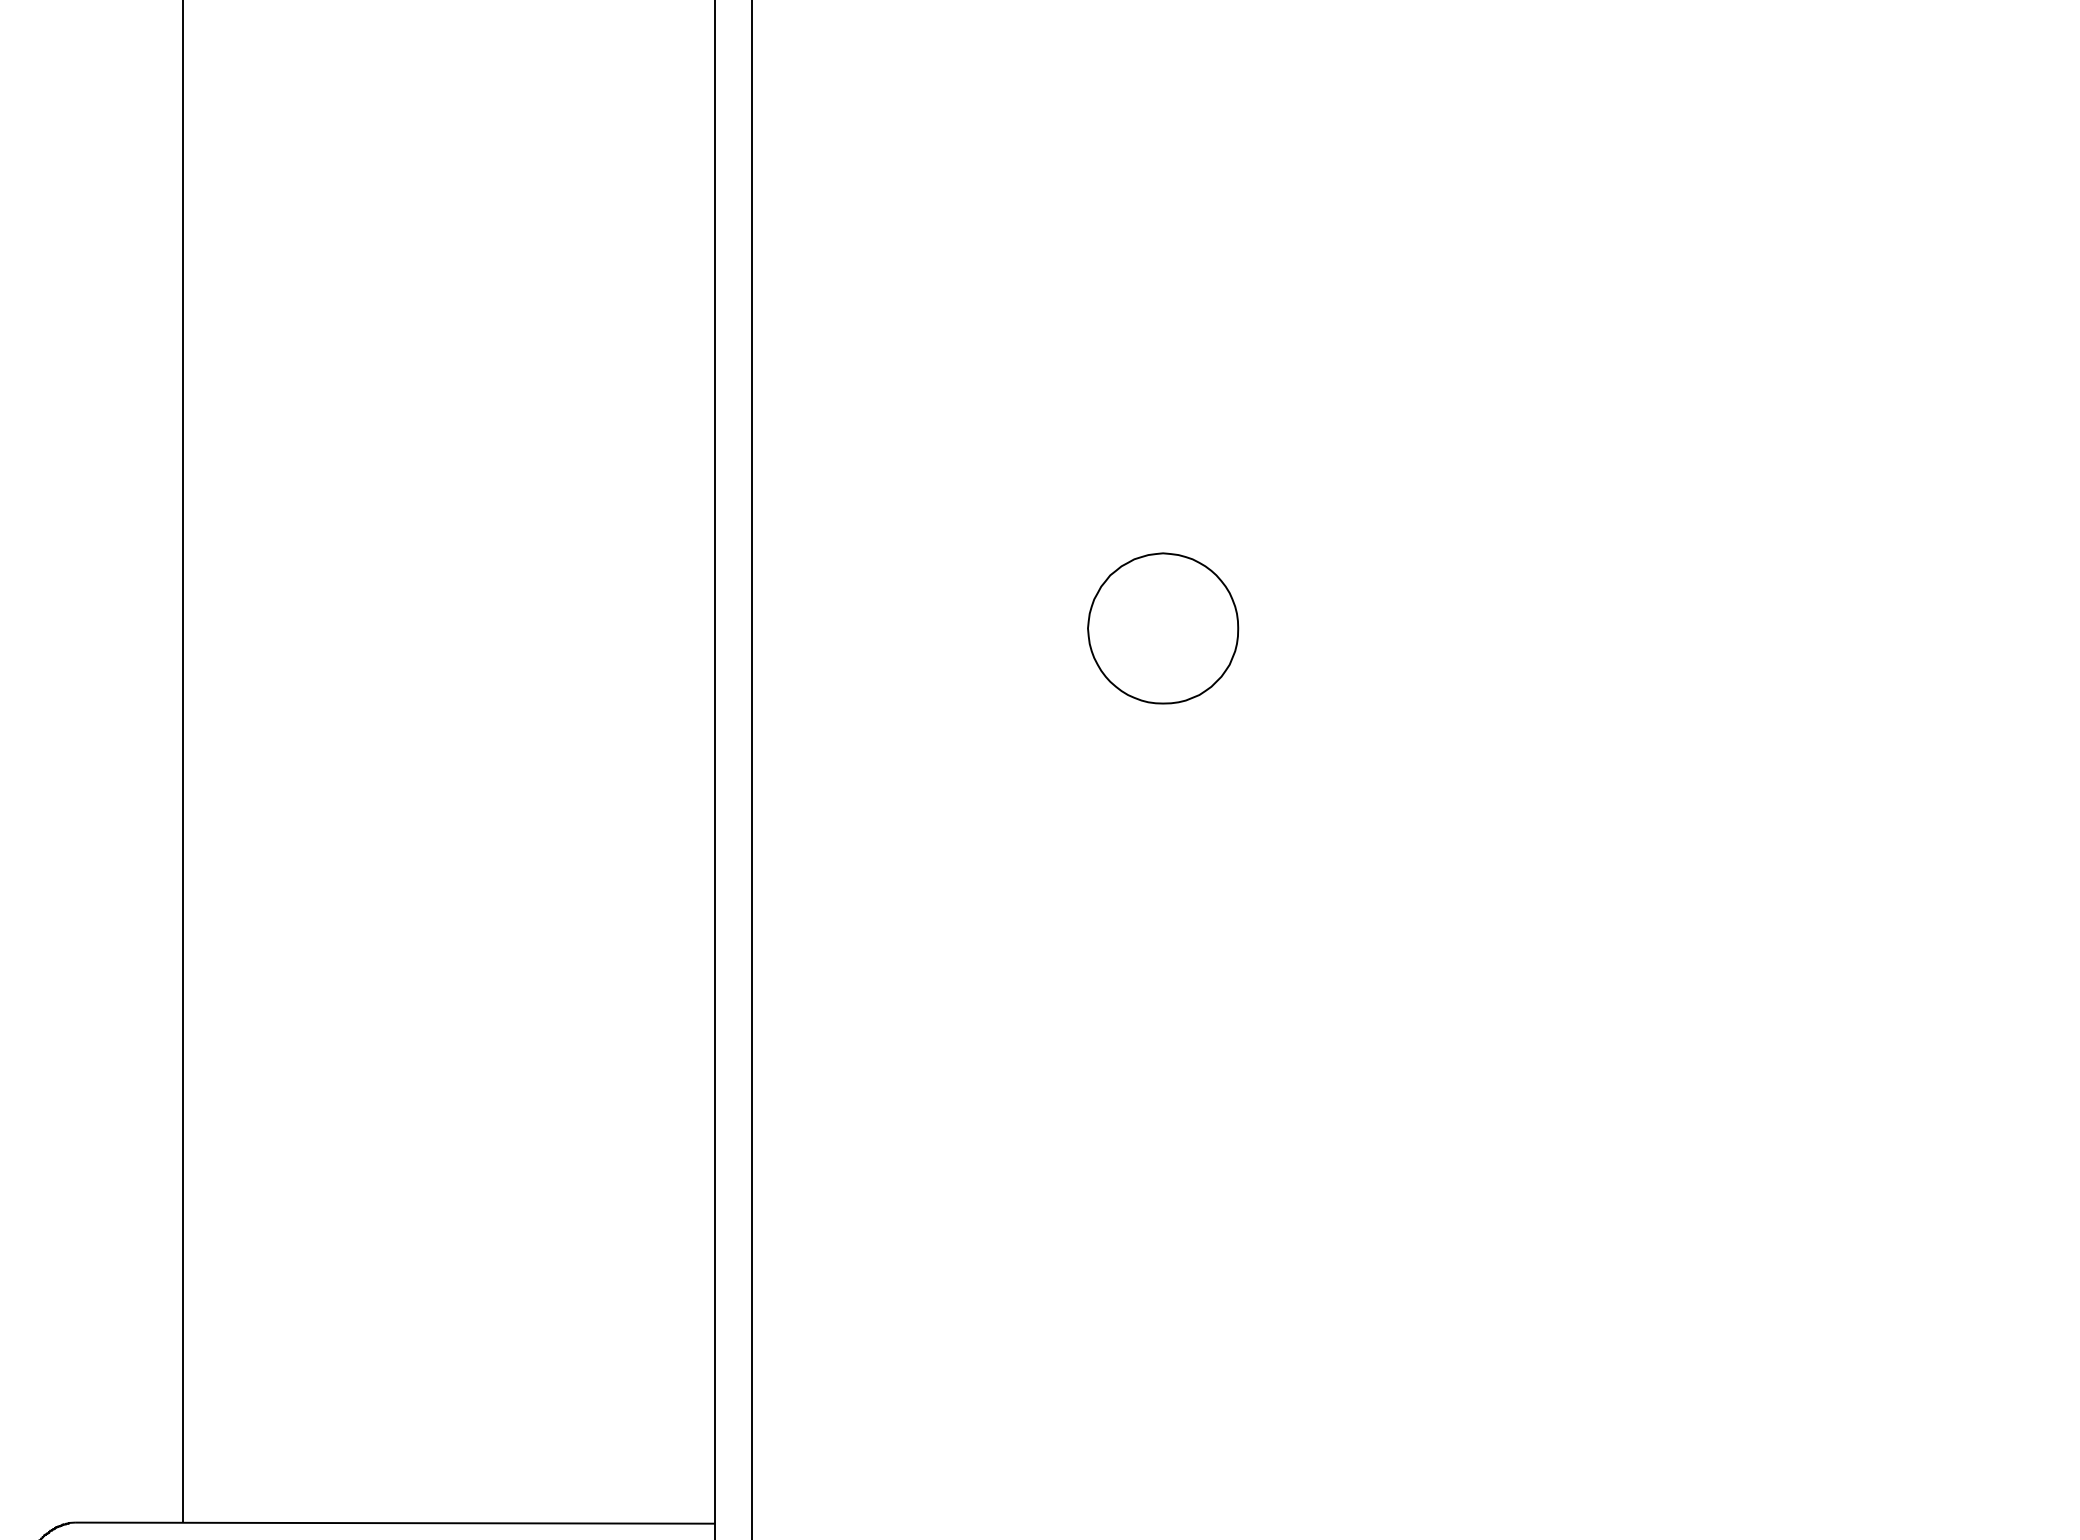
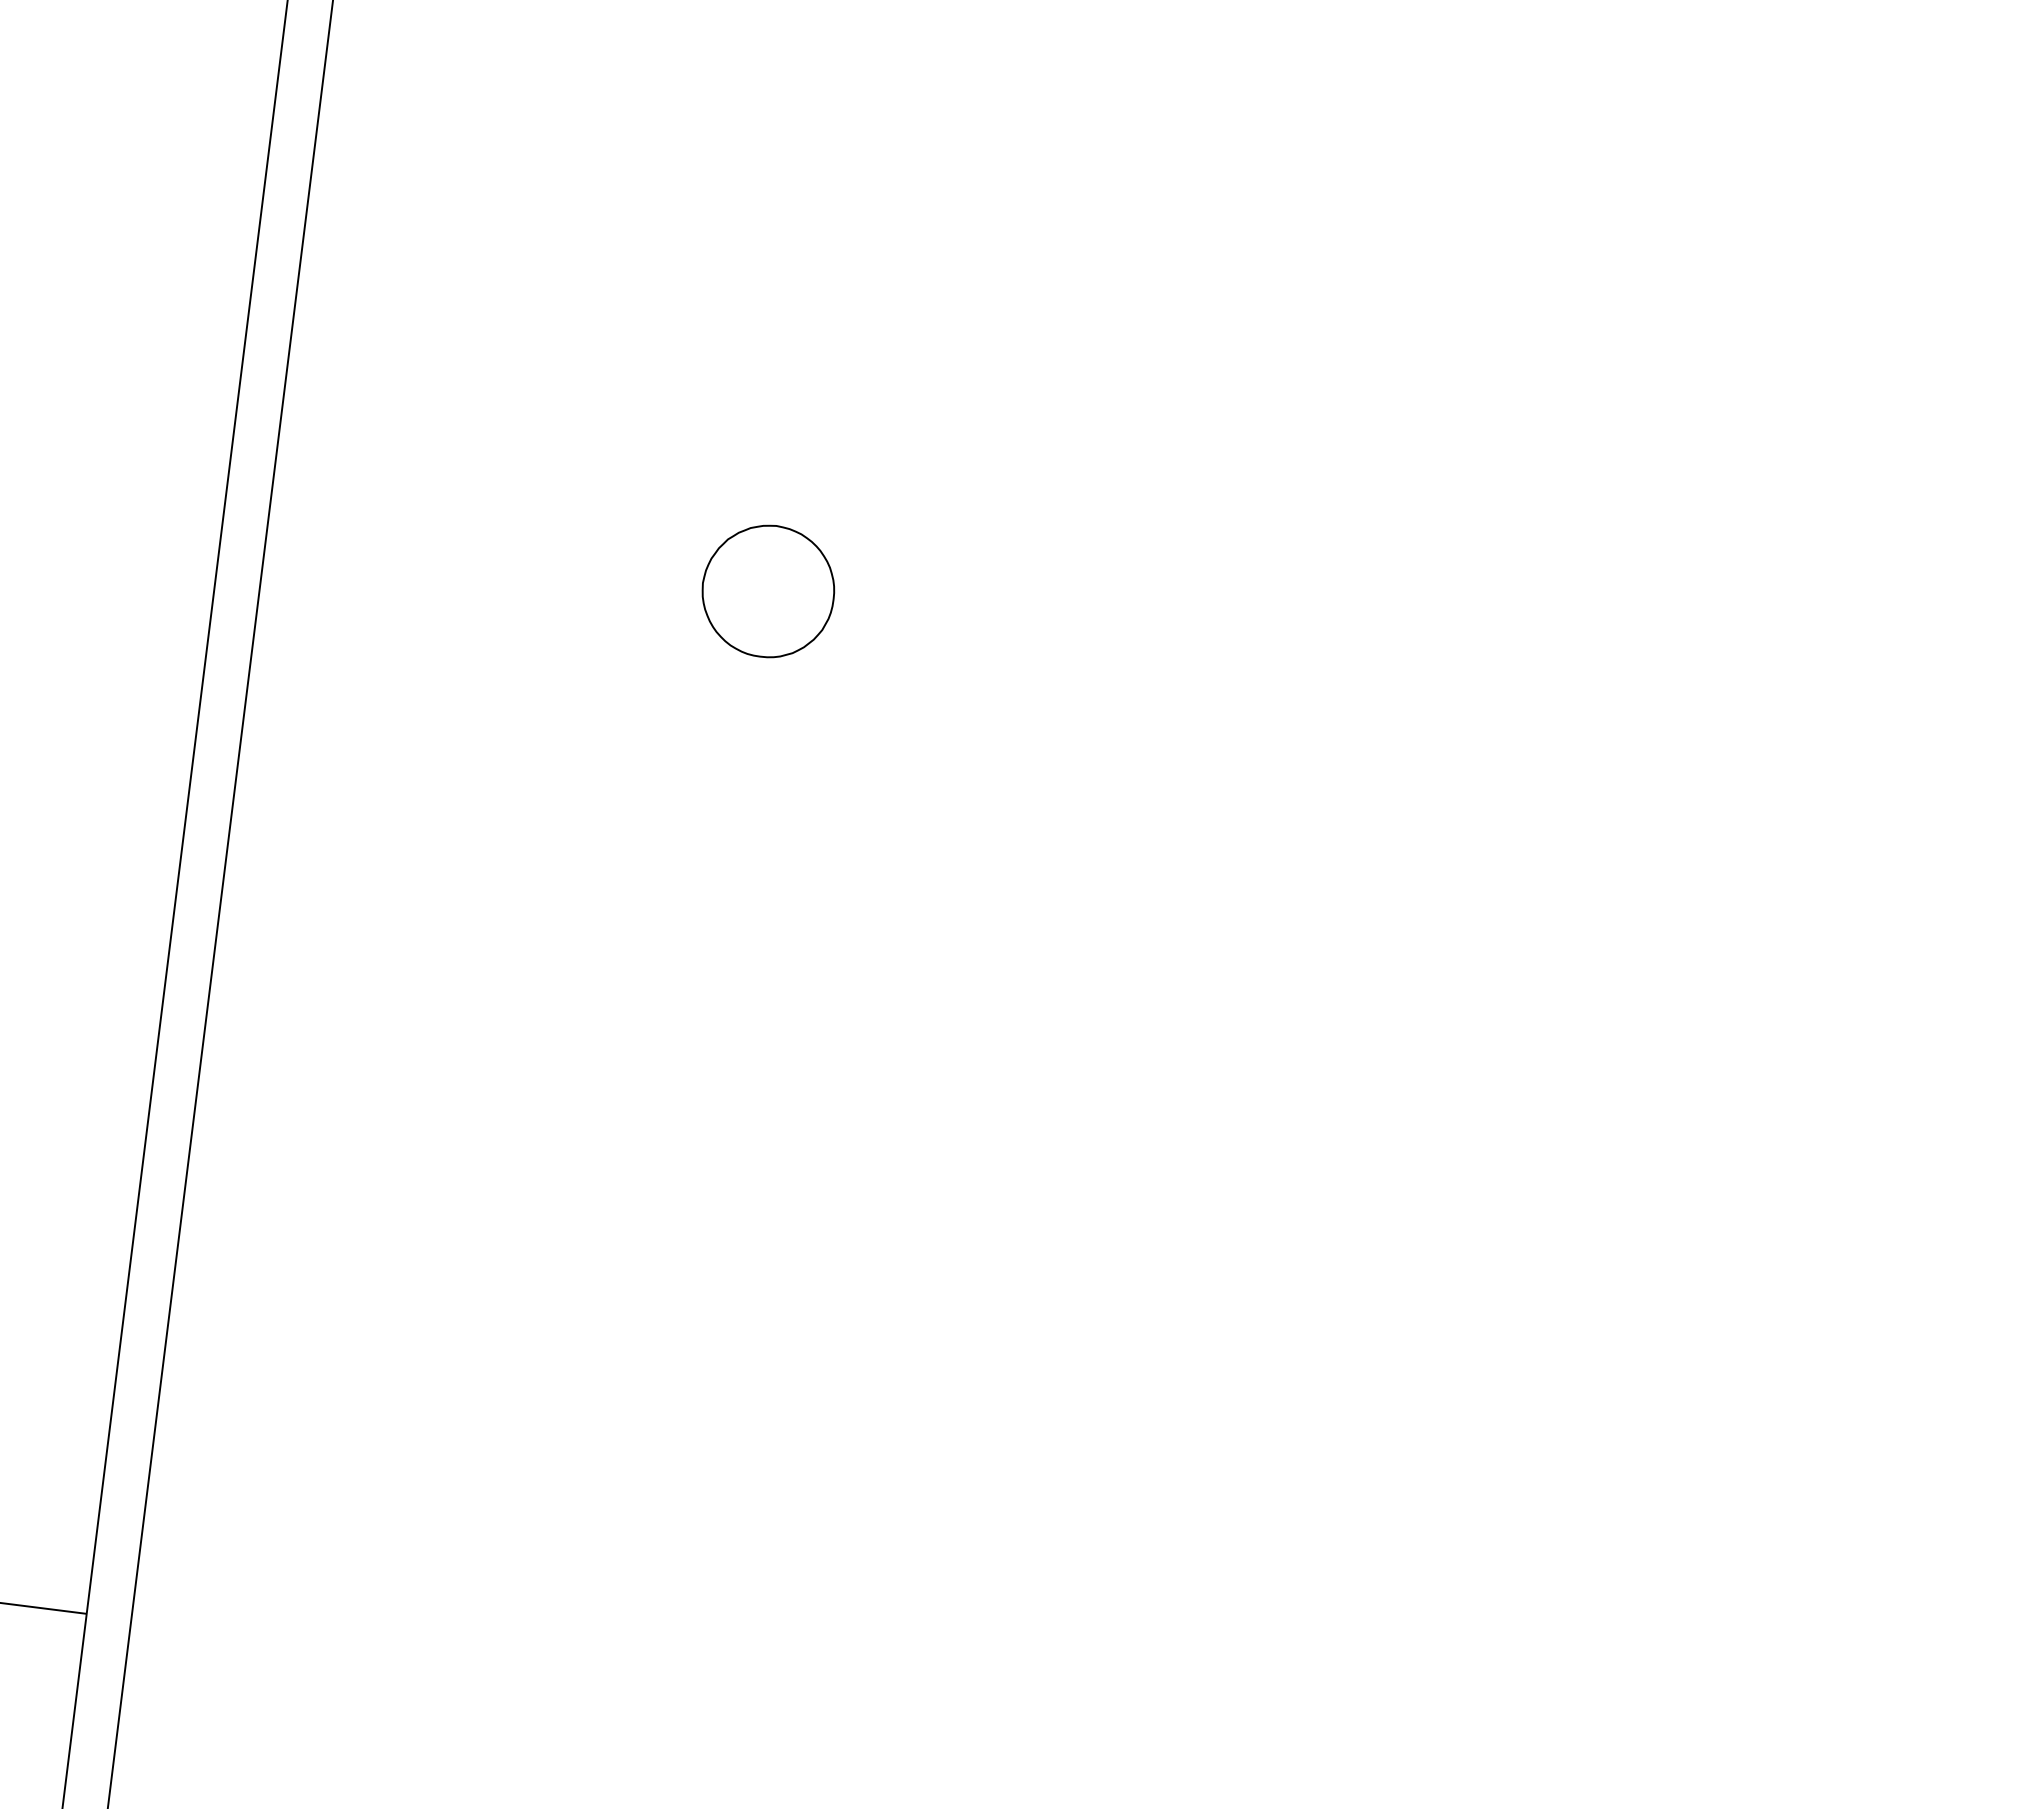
part: (1162, 627) -> (767, 590), size x0.71

